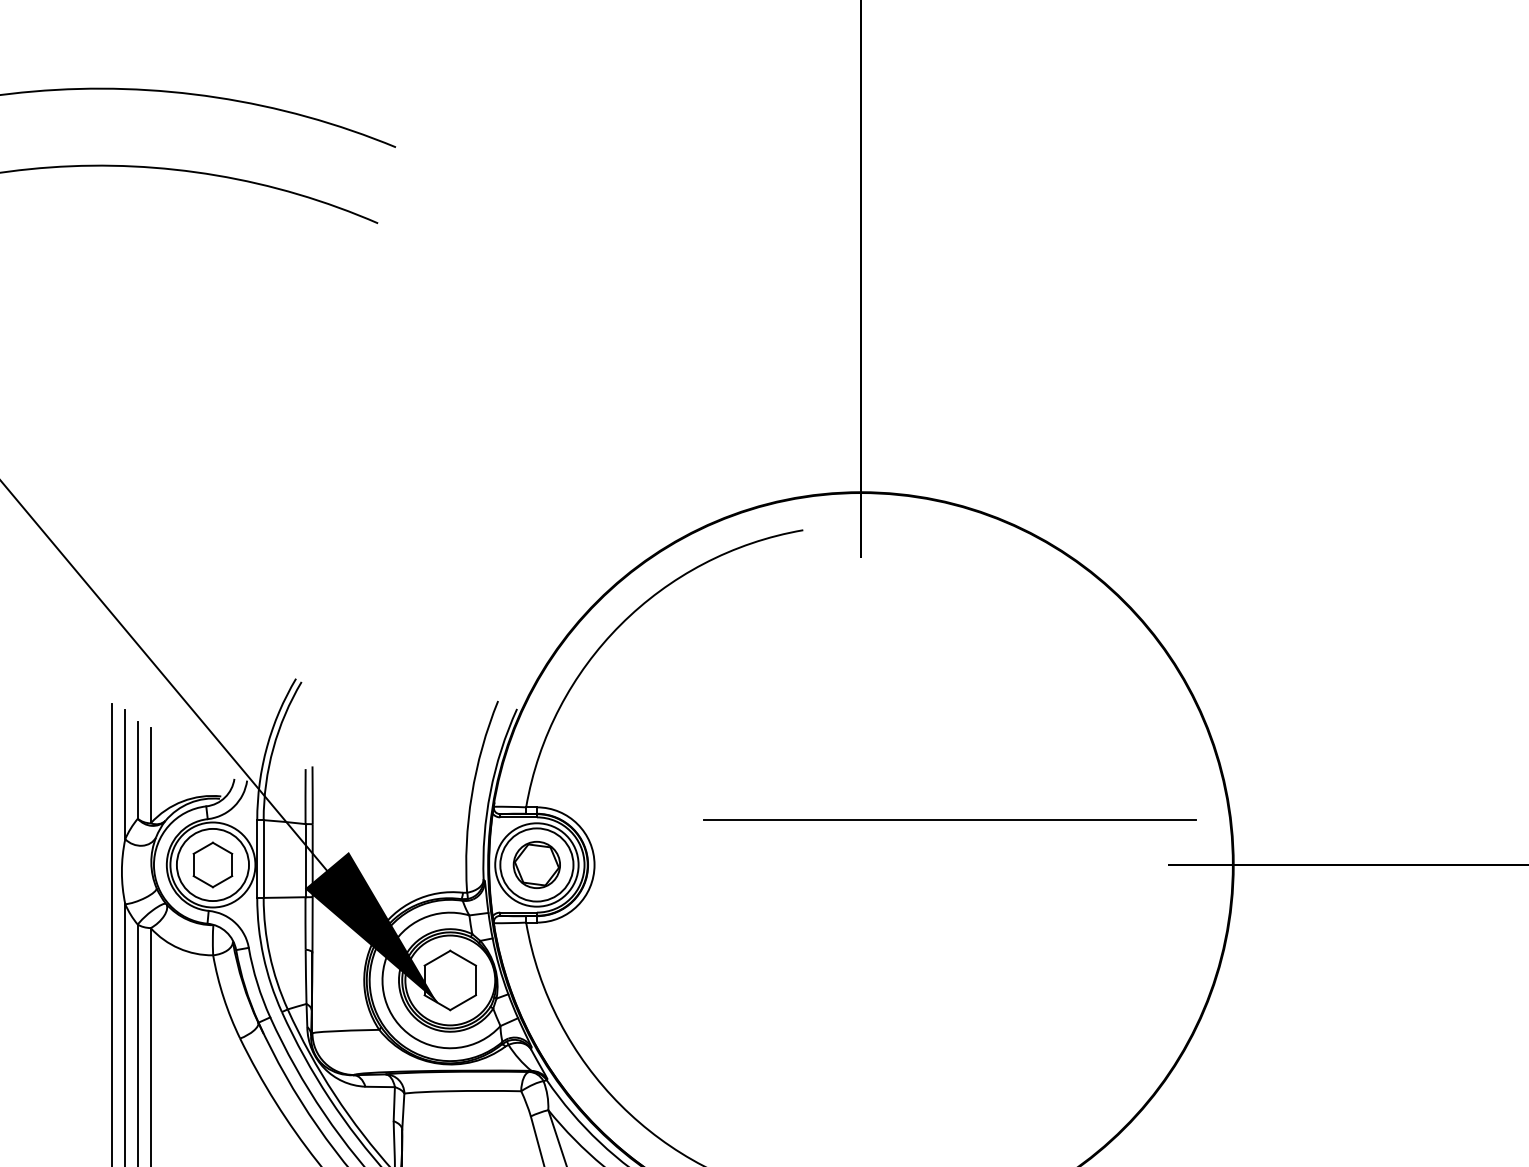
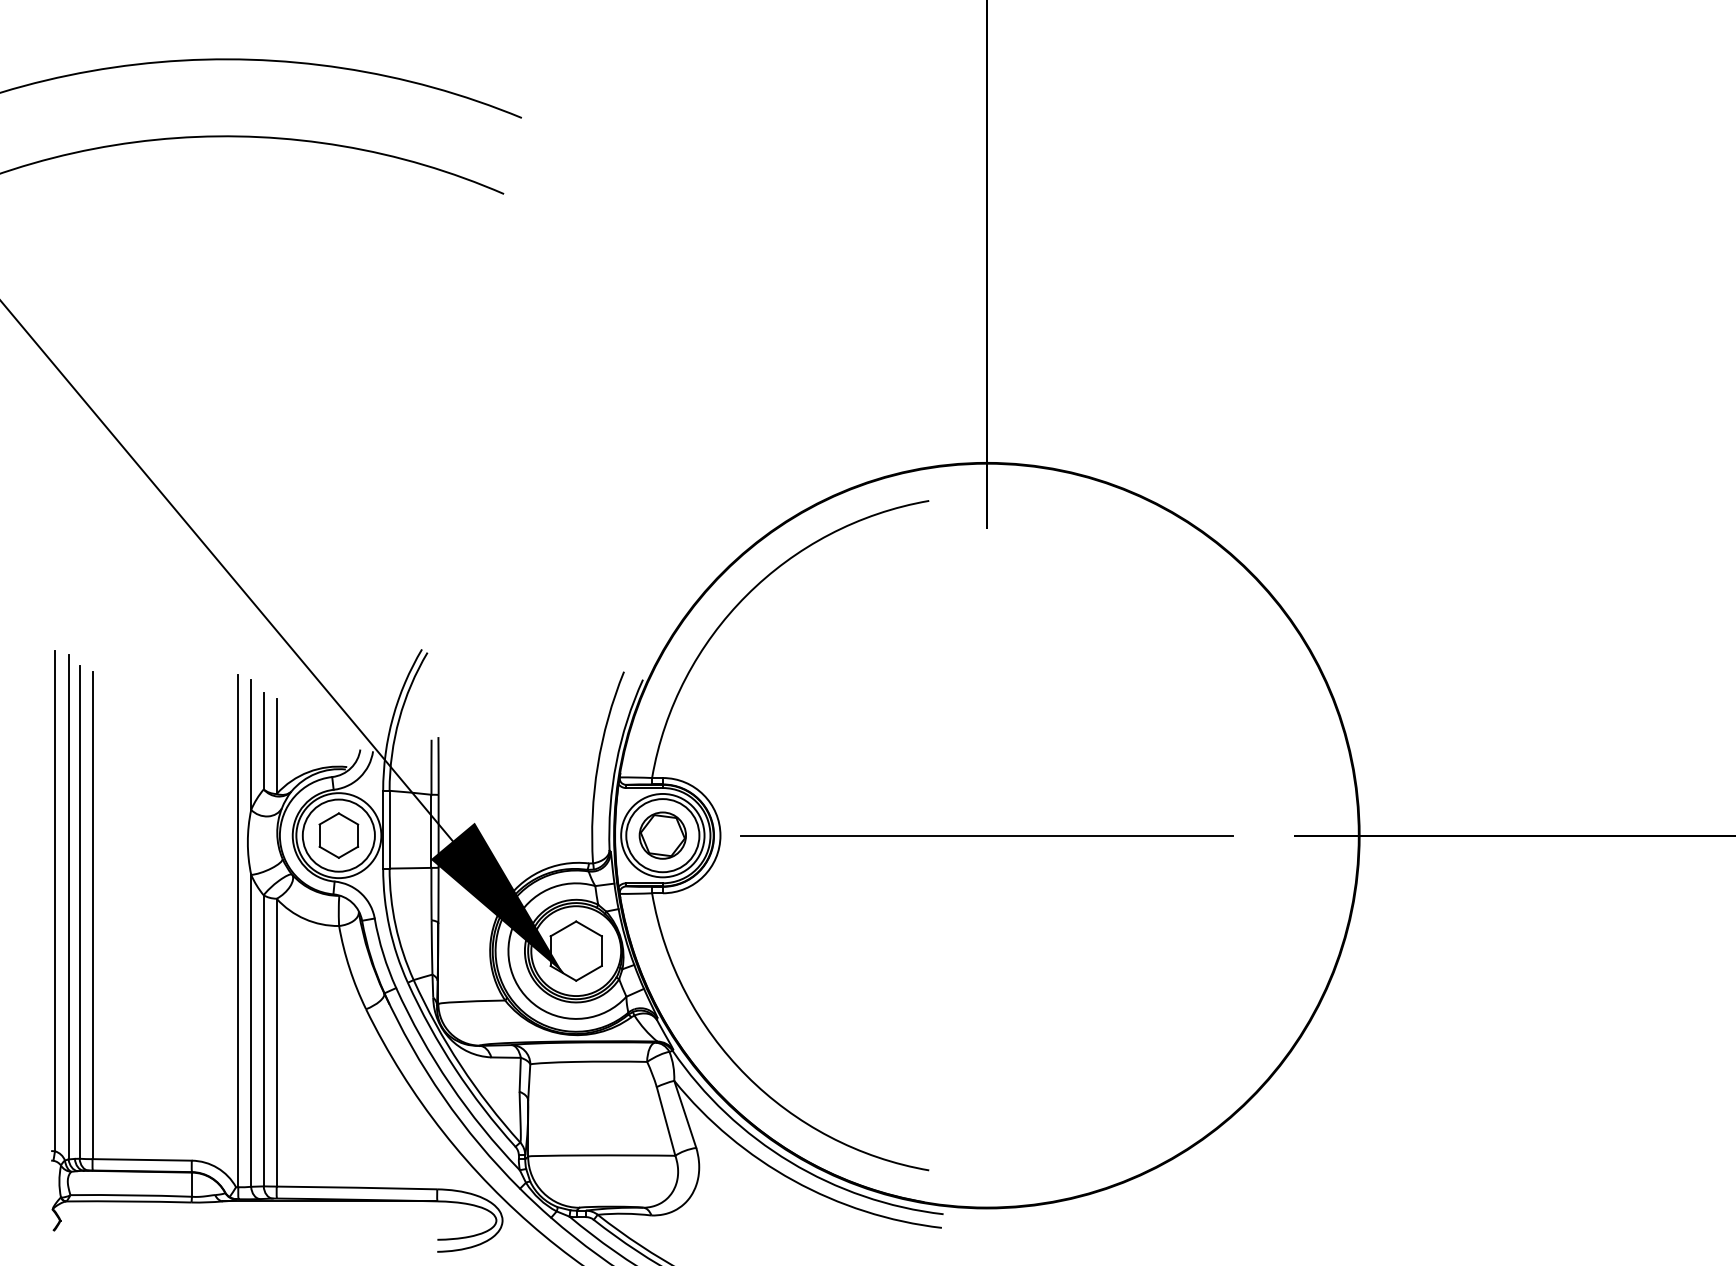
line: (949, 819) -> (986, 835), moved

